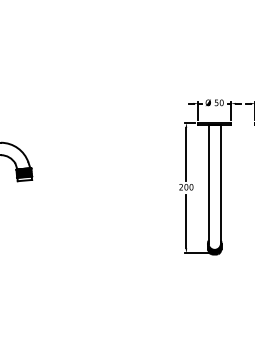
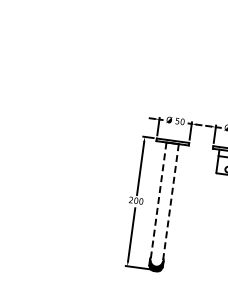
line: (220, 184) -> (170, 202), solid -> dashed
line: (208, 185) -> (158, 202), solid -> dashed

